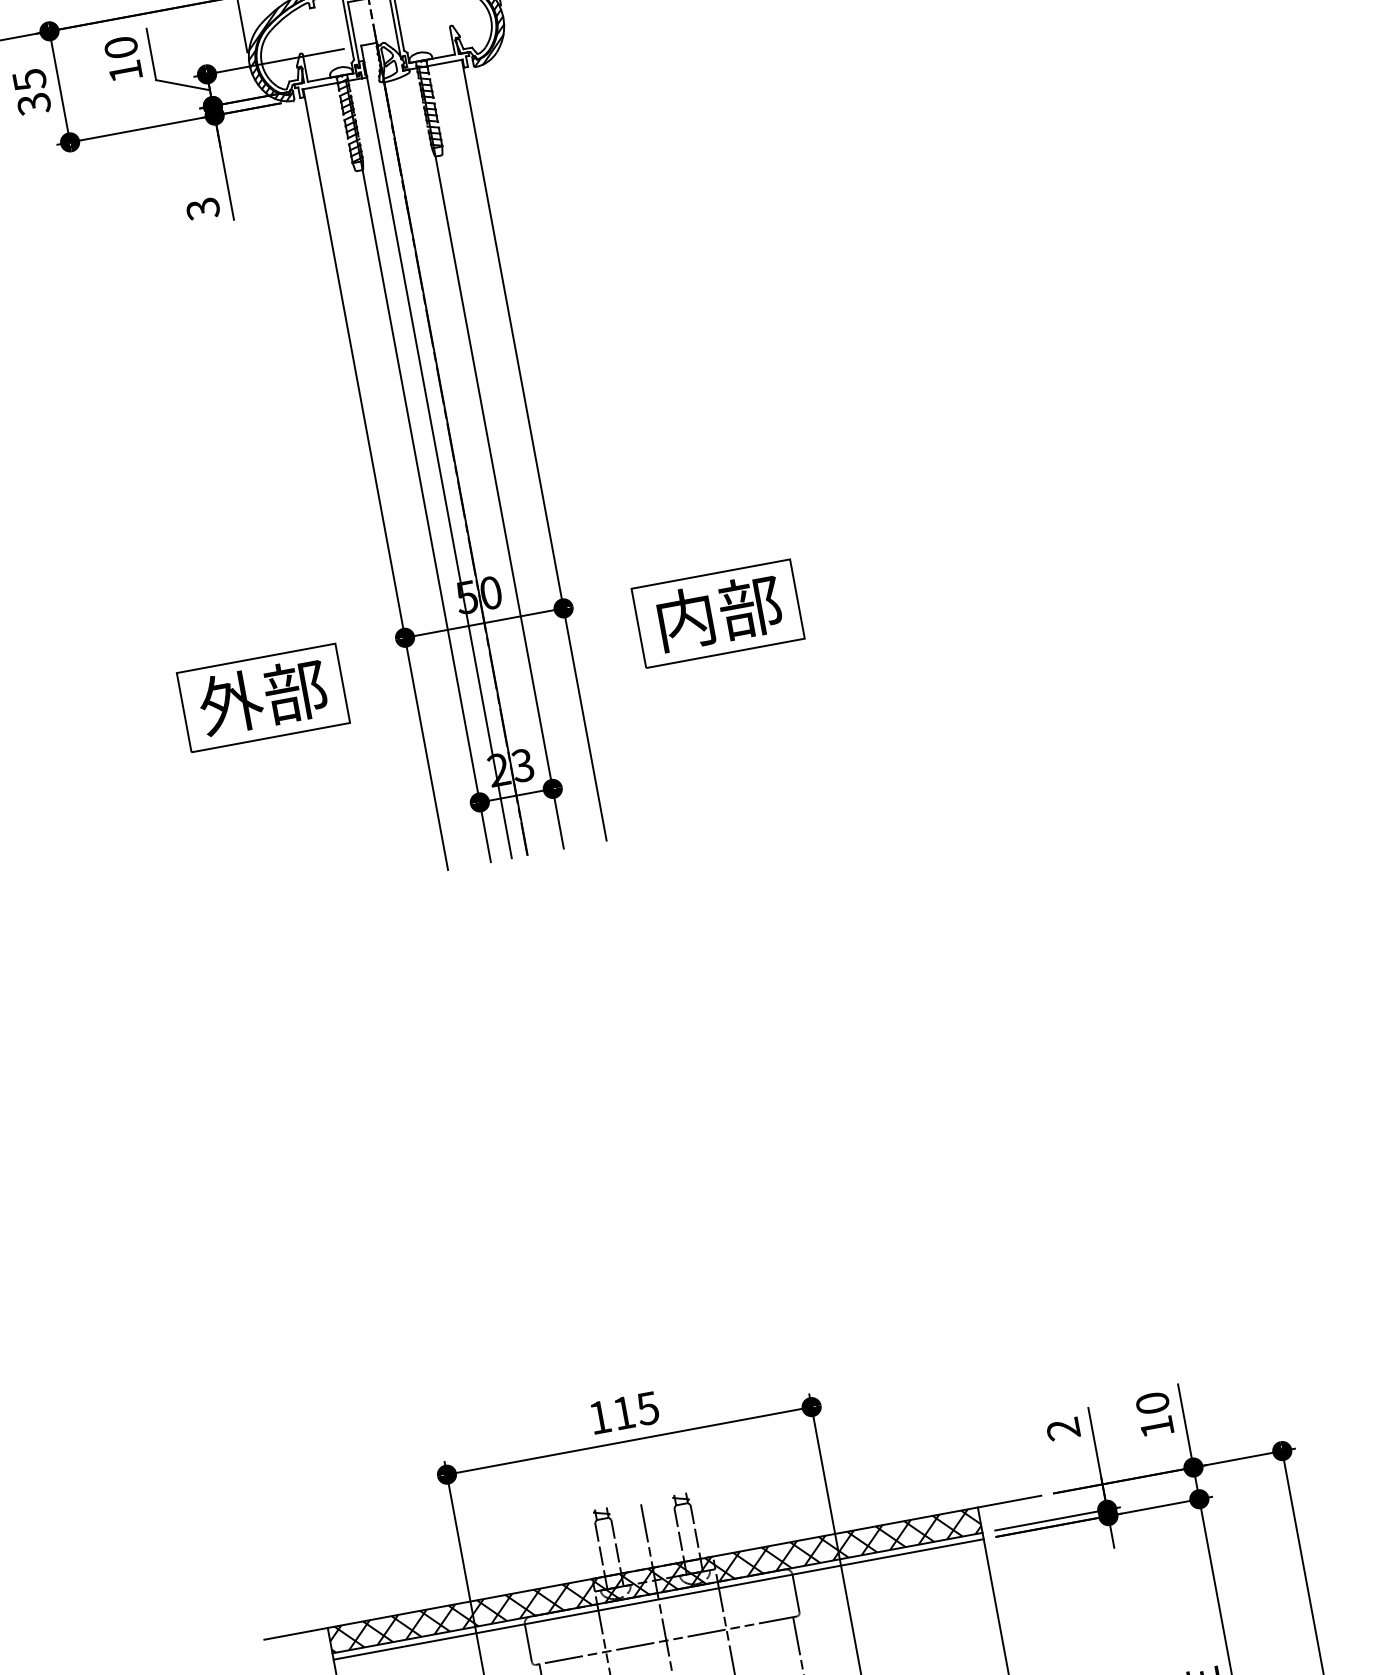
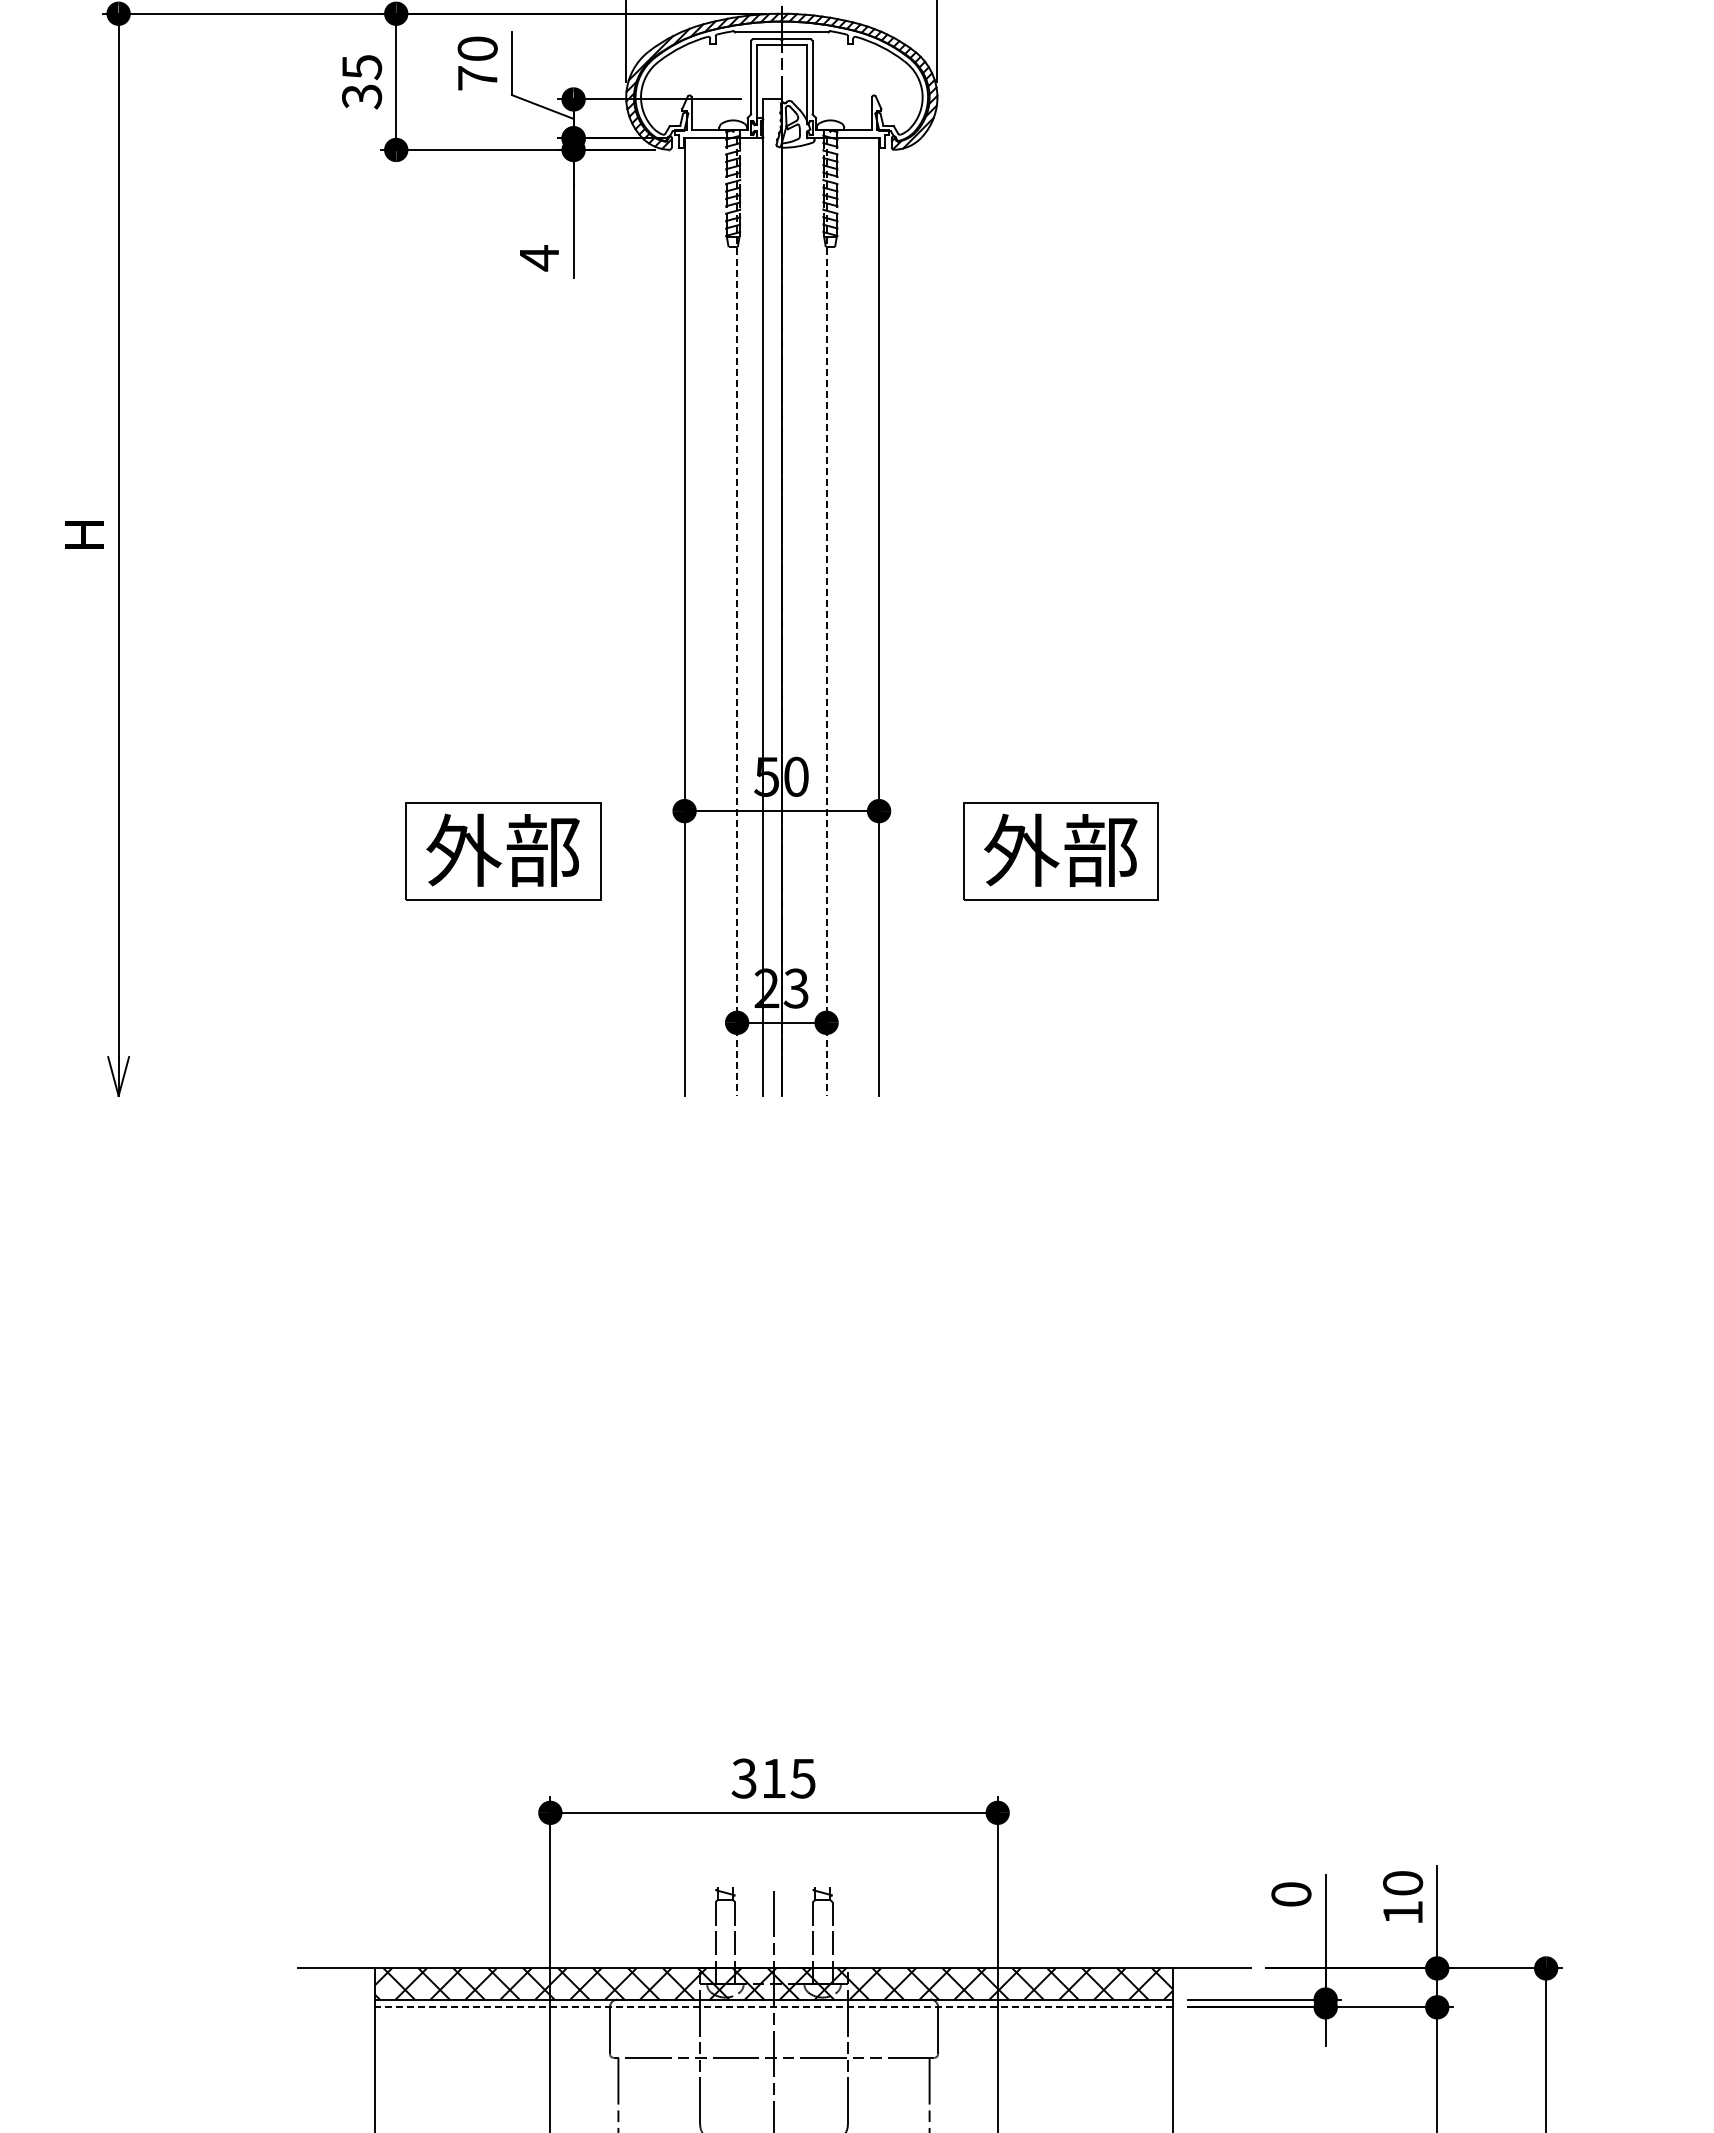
text: (125, 71) -> (477, 78), 10 -> 70
text: (203, 209) -> (539, 258), 3 -> 4
line: (491, 458) -> (826, 617), solid -> dashed
line: (418, 471) -> (737, 617), solid -> dashed
text: (685, 618) -> (1021, 850), 内部 -> 外部
text: (599, 1417) -> (743, 1778), 115 -> 315
text: (1063, 1429) -> (1291, 1894), 2 -> 0
line: (659, 1599) -> (774, 2007), solid -> dashed

